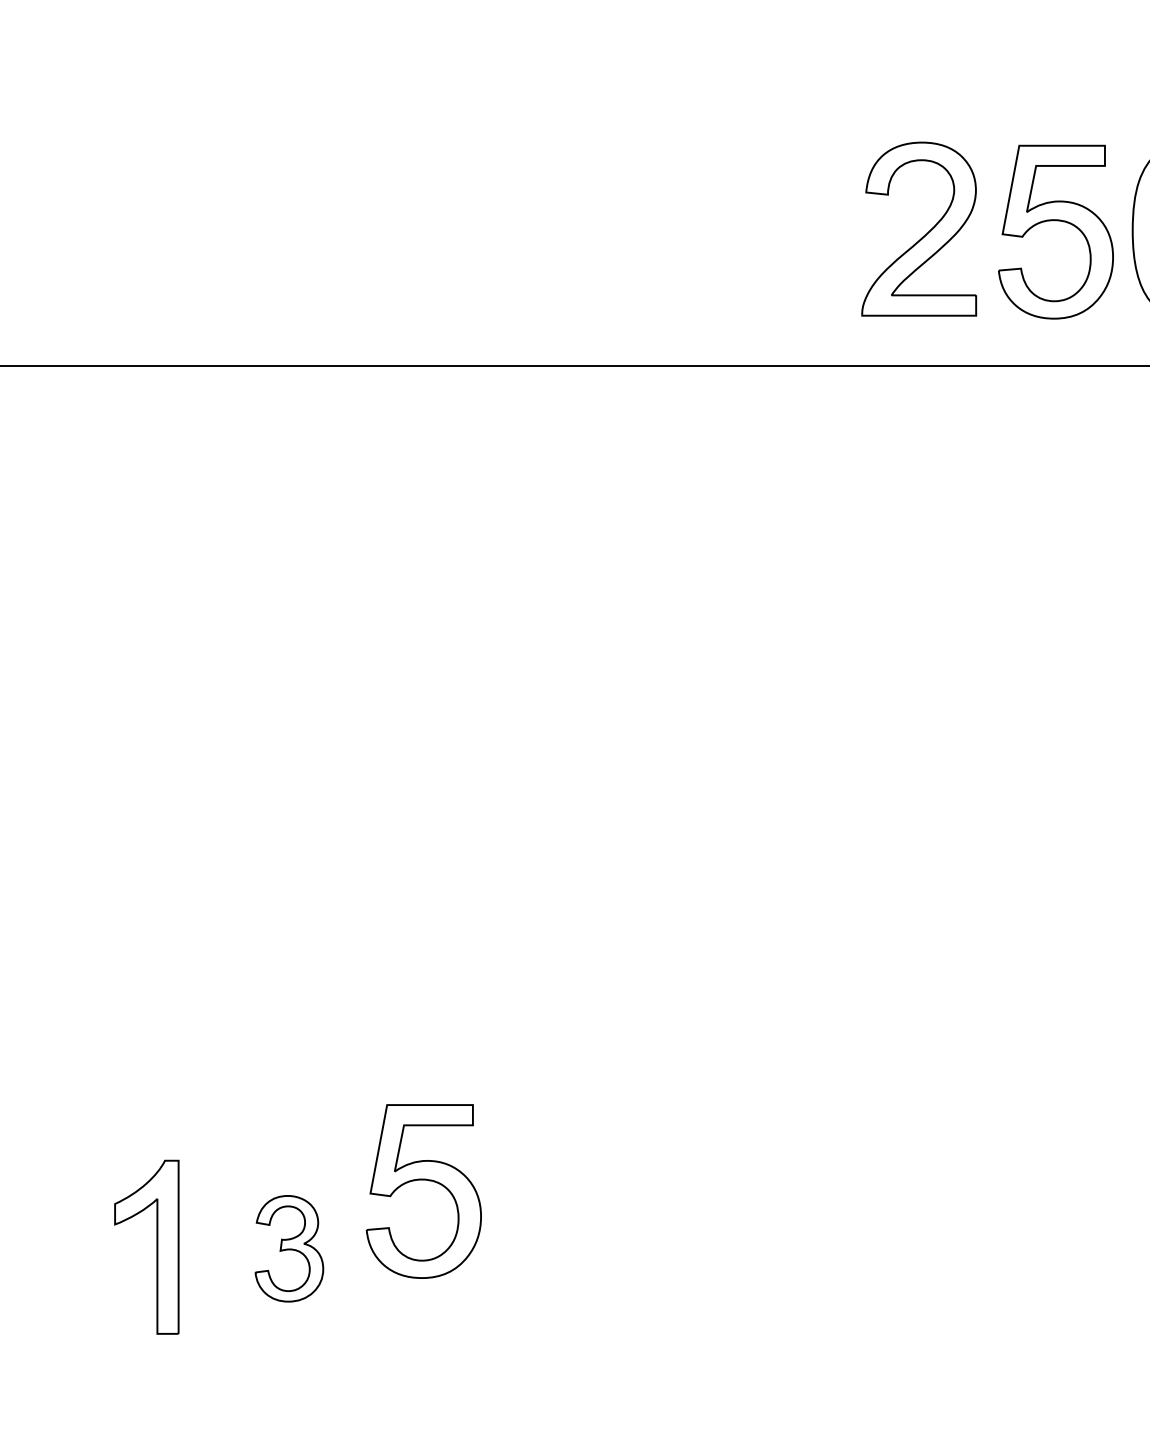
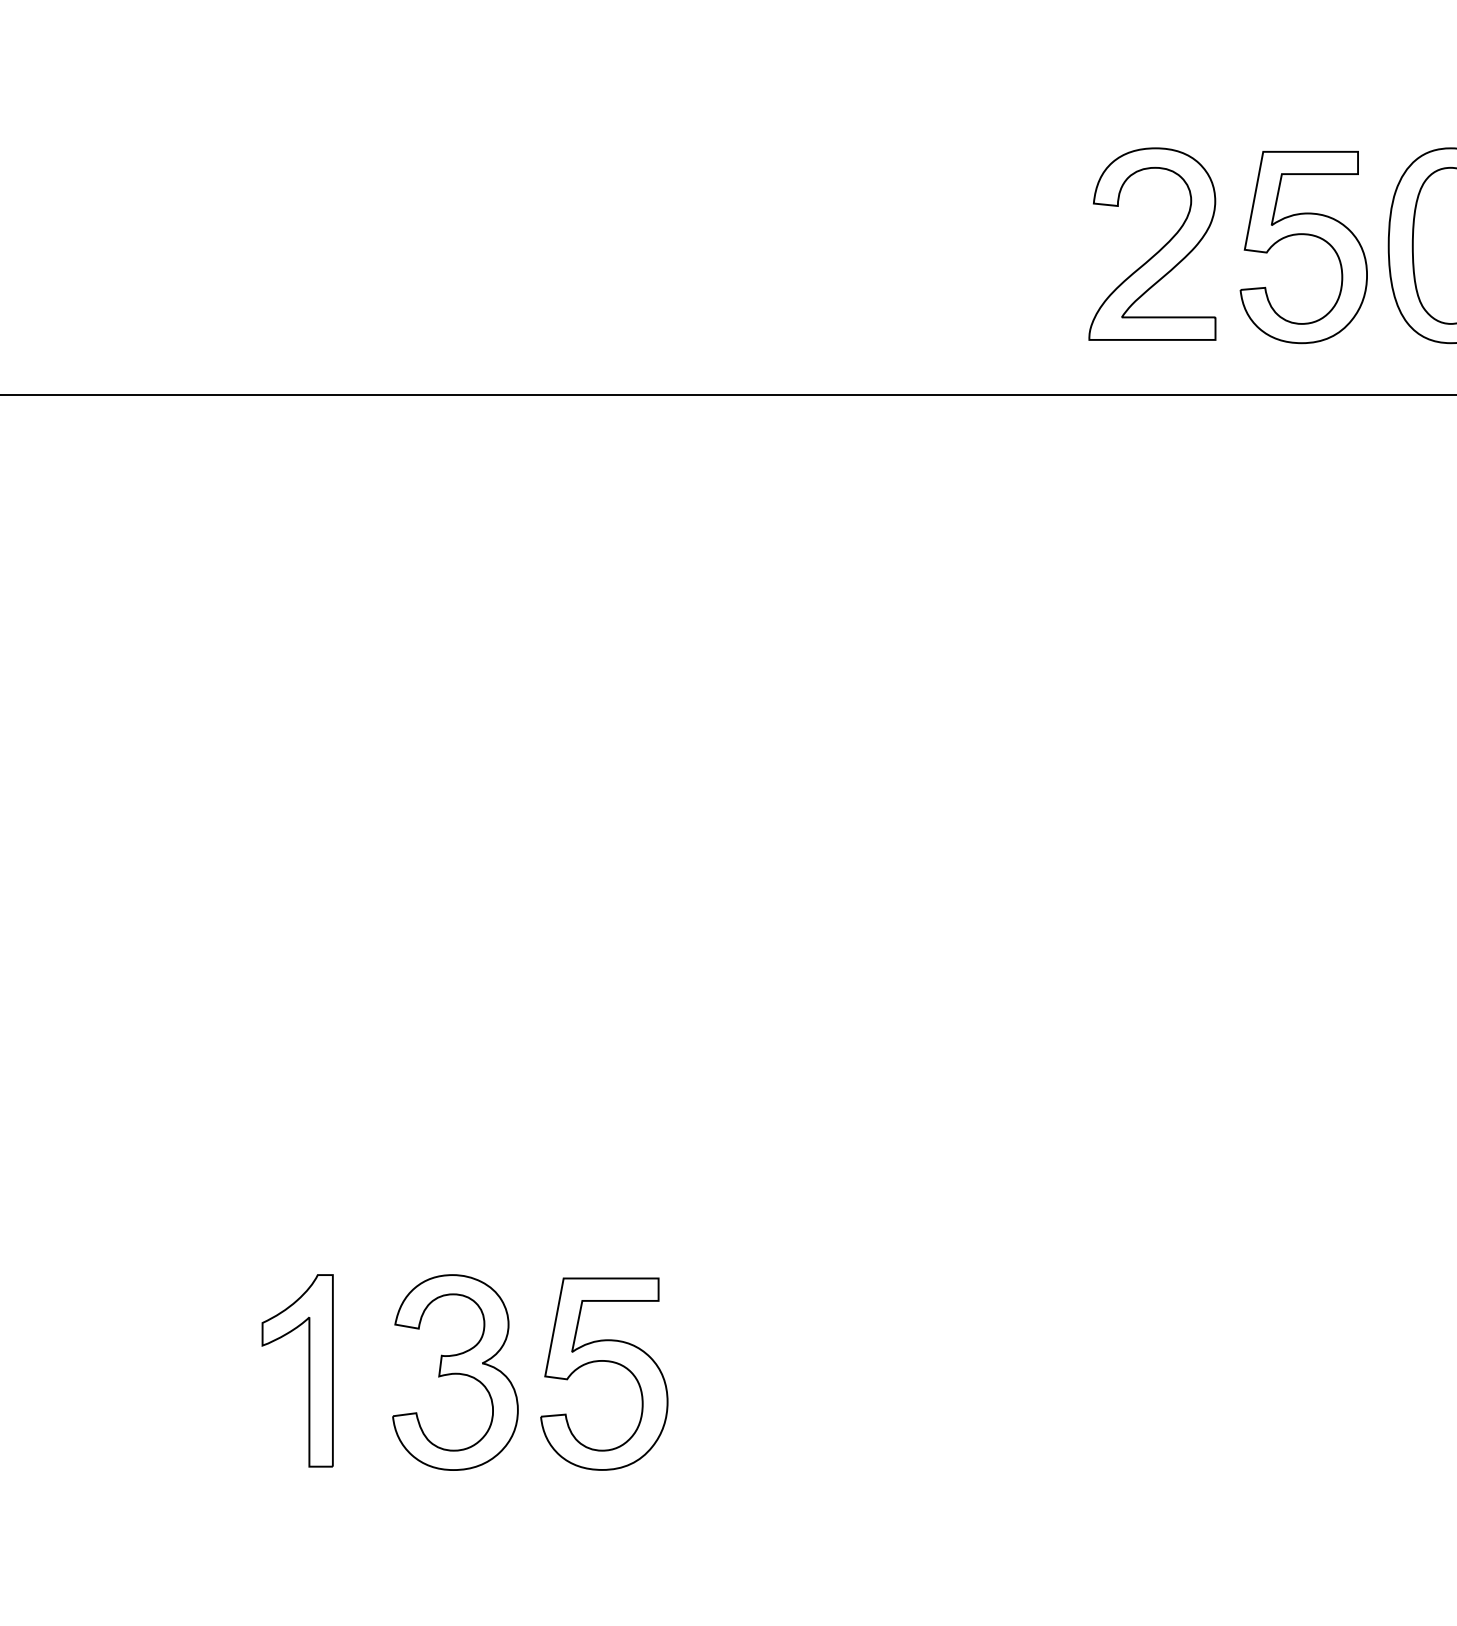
part: (426, 1180) -> (607, 1362), moved
part: (289, 1248) -> (455, 1372), size x1.67

